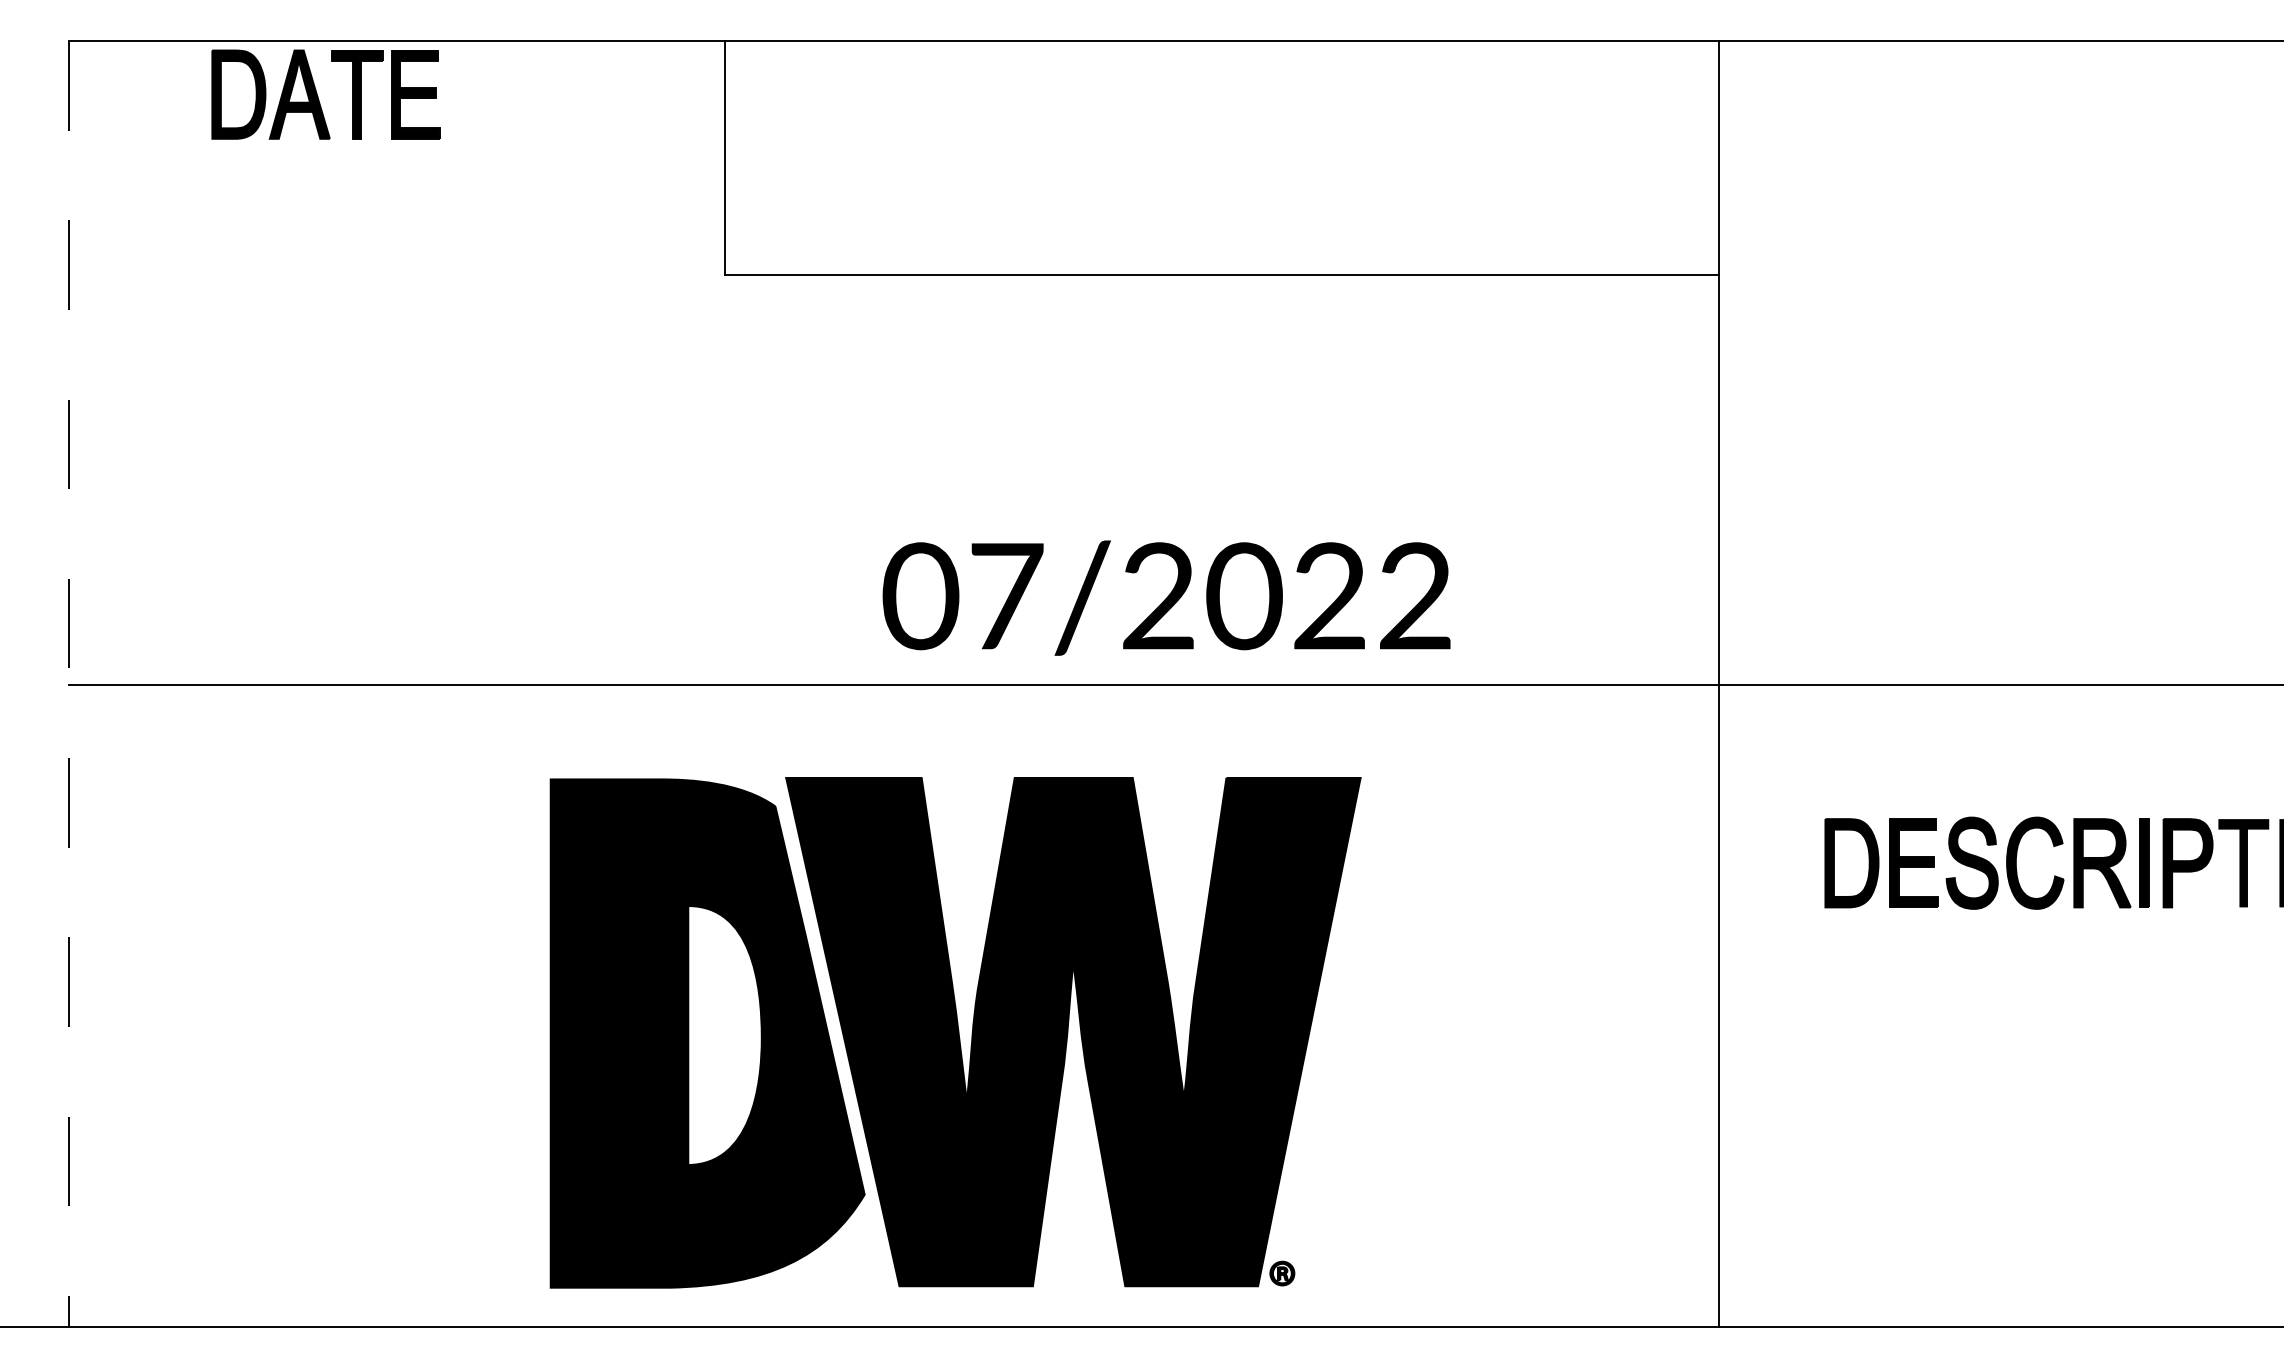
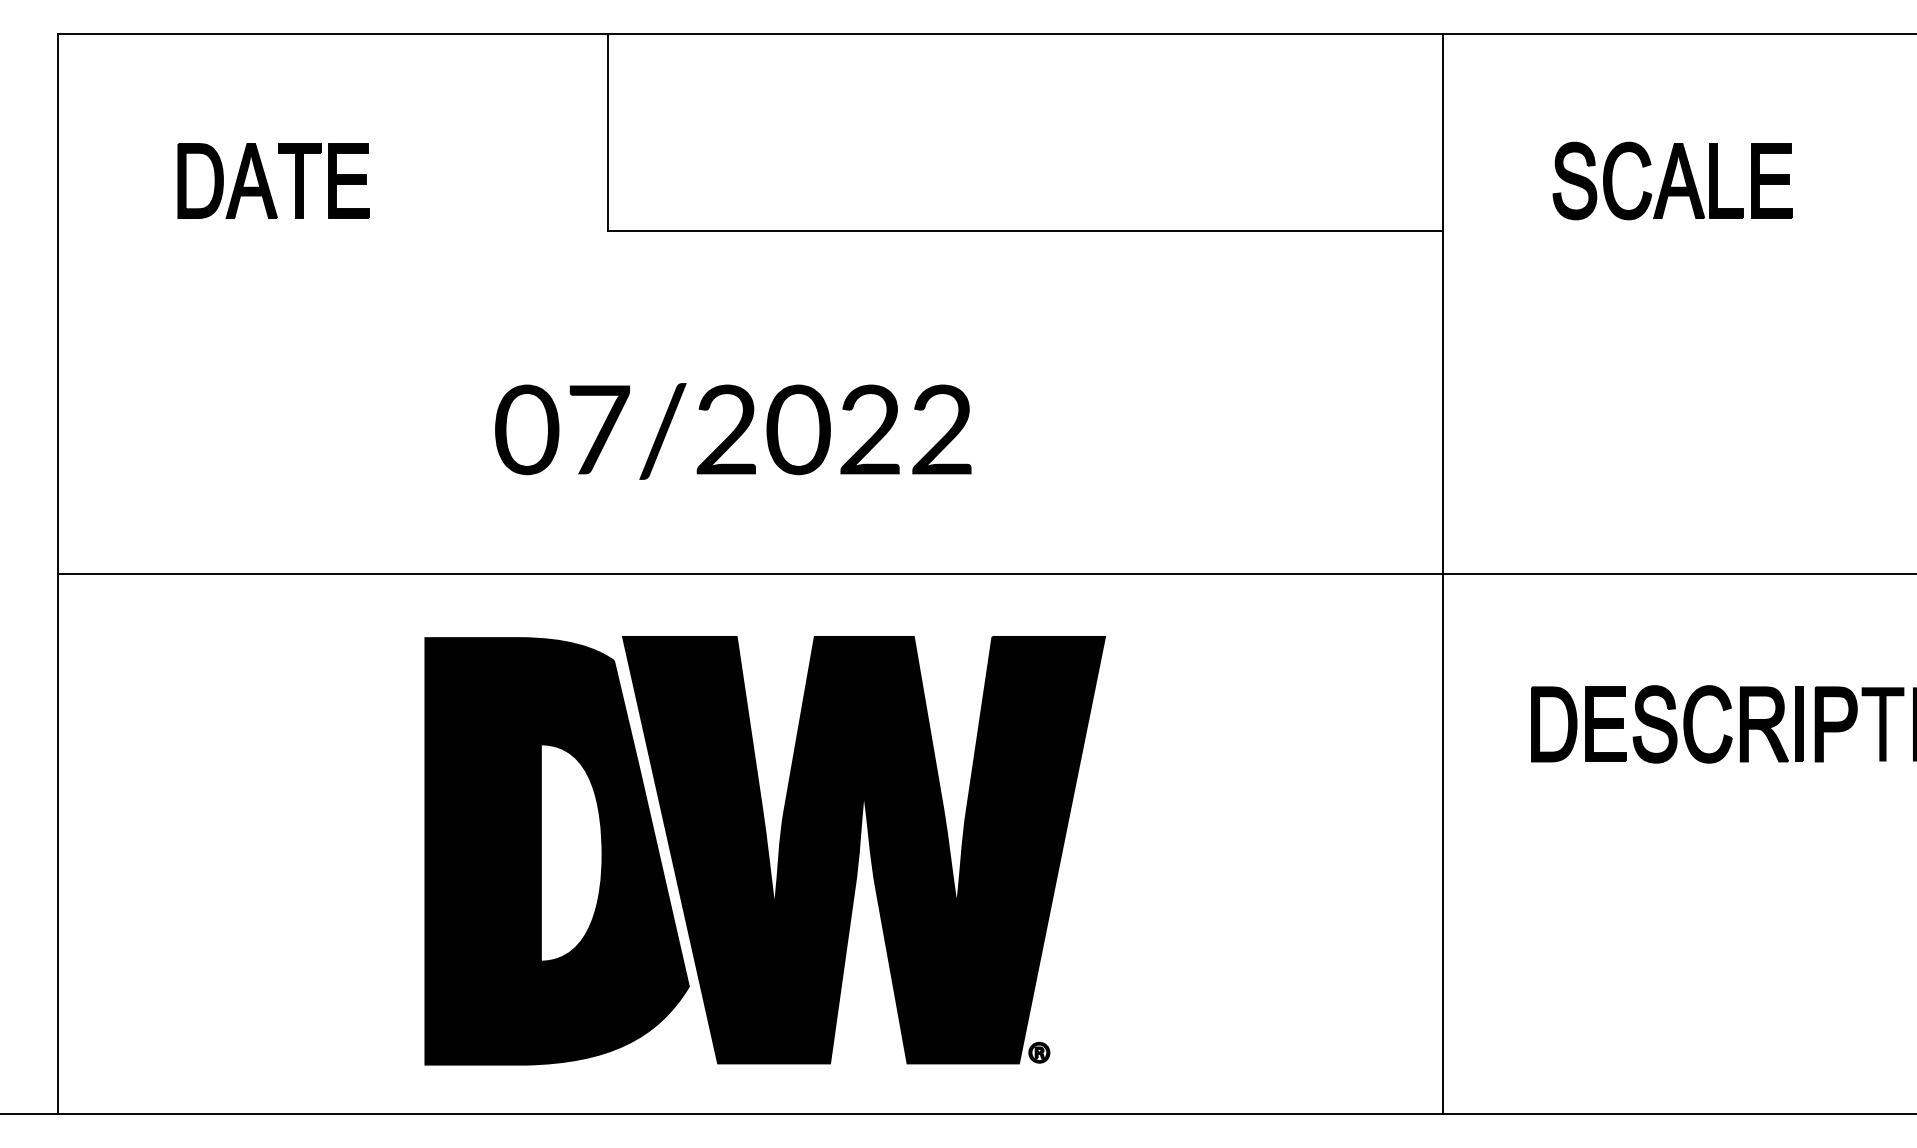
part: (318, 96) -> (267, 182), moved
part: (1992, 215) -> (1672, 180), added
text: (1166, 597) -> (733, 430), moved
line: (68, 684) -> (57, 574), dashed -> solid
part: (955, 1032) -> (765, 850), moved

